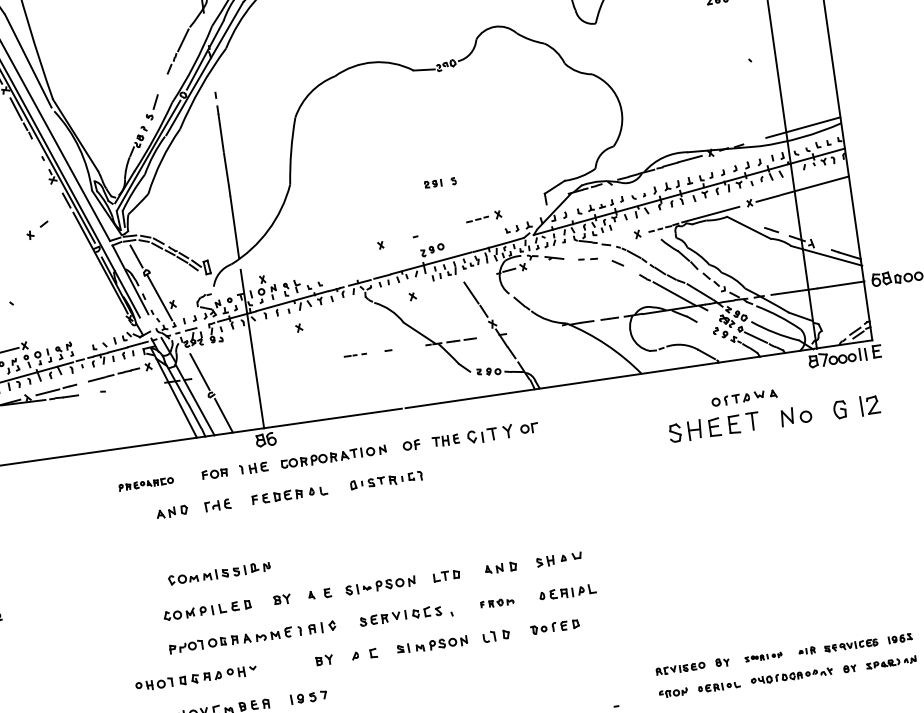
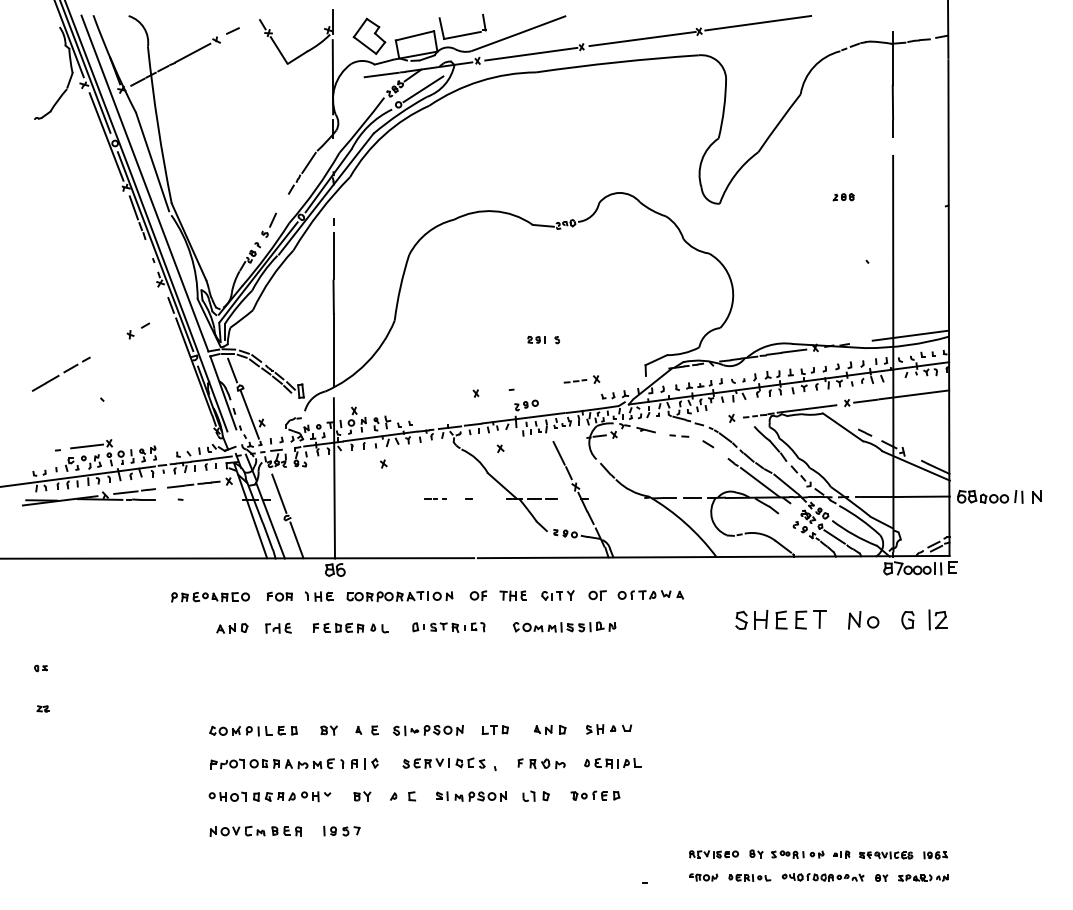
part: (743, 397) -> (650, 594), moved
part: (489, 434) -> (557, 595), size x0.71
part: (146, 484) -> (210, 597), size x1.43
part: (219, 573) -> (564, 626), moved
part: (497, 602) -> (541, 763), size x1.43
part: (763, 657) -> (797, 854), size x1.43
part: (195, 678) -> (269, 796), moved

